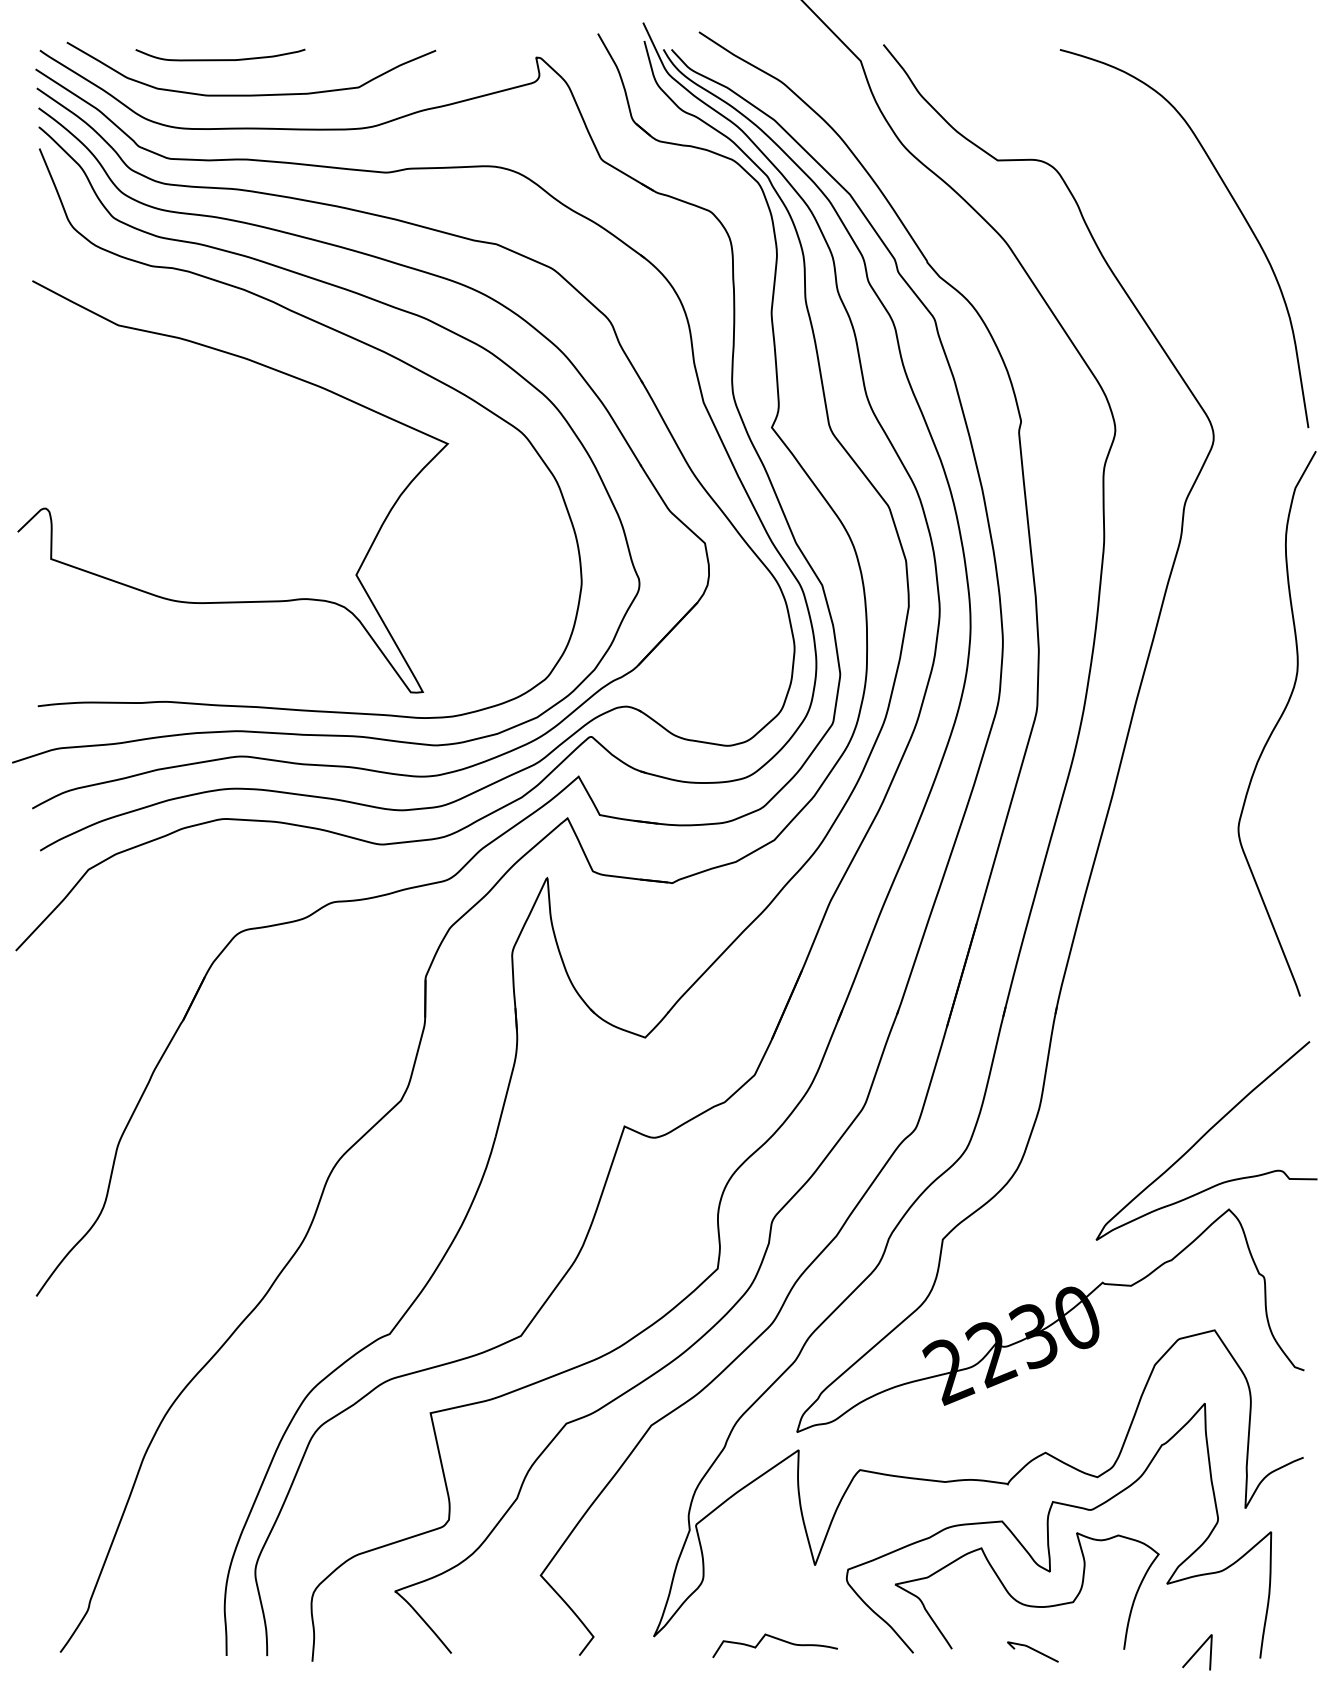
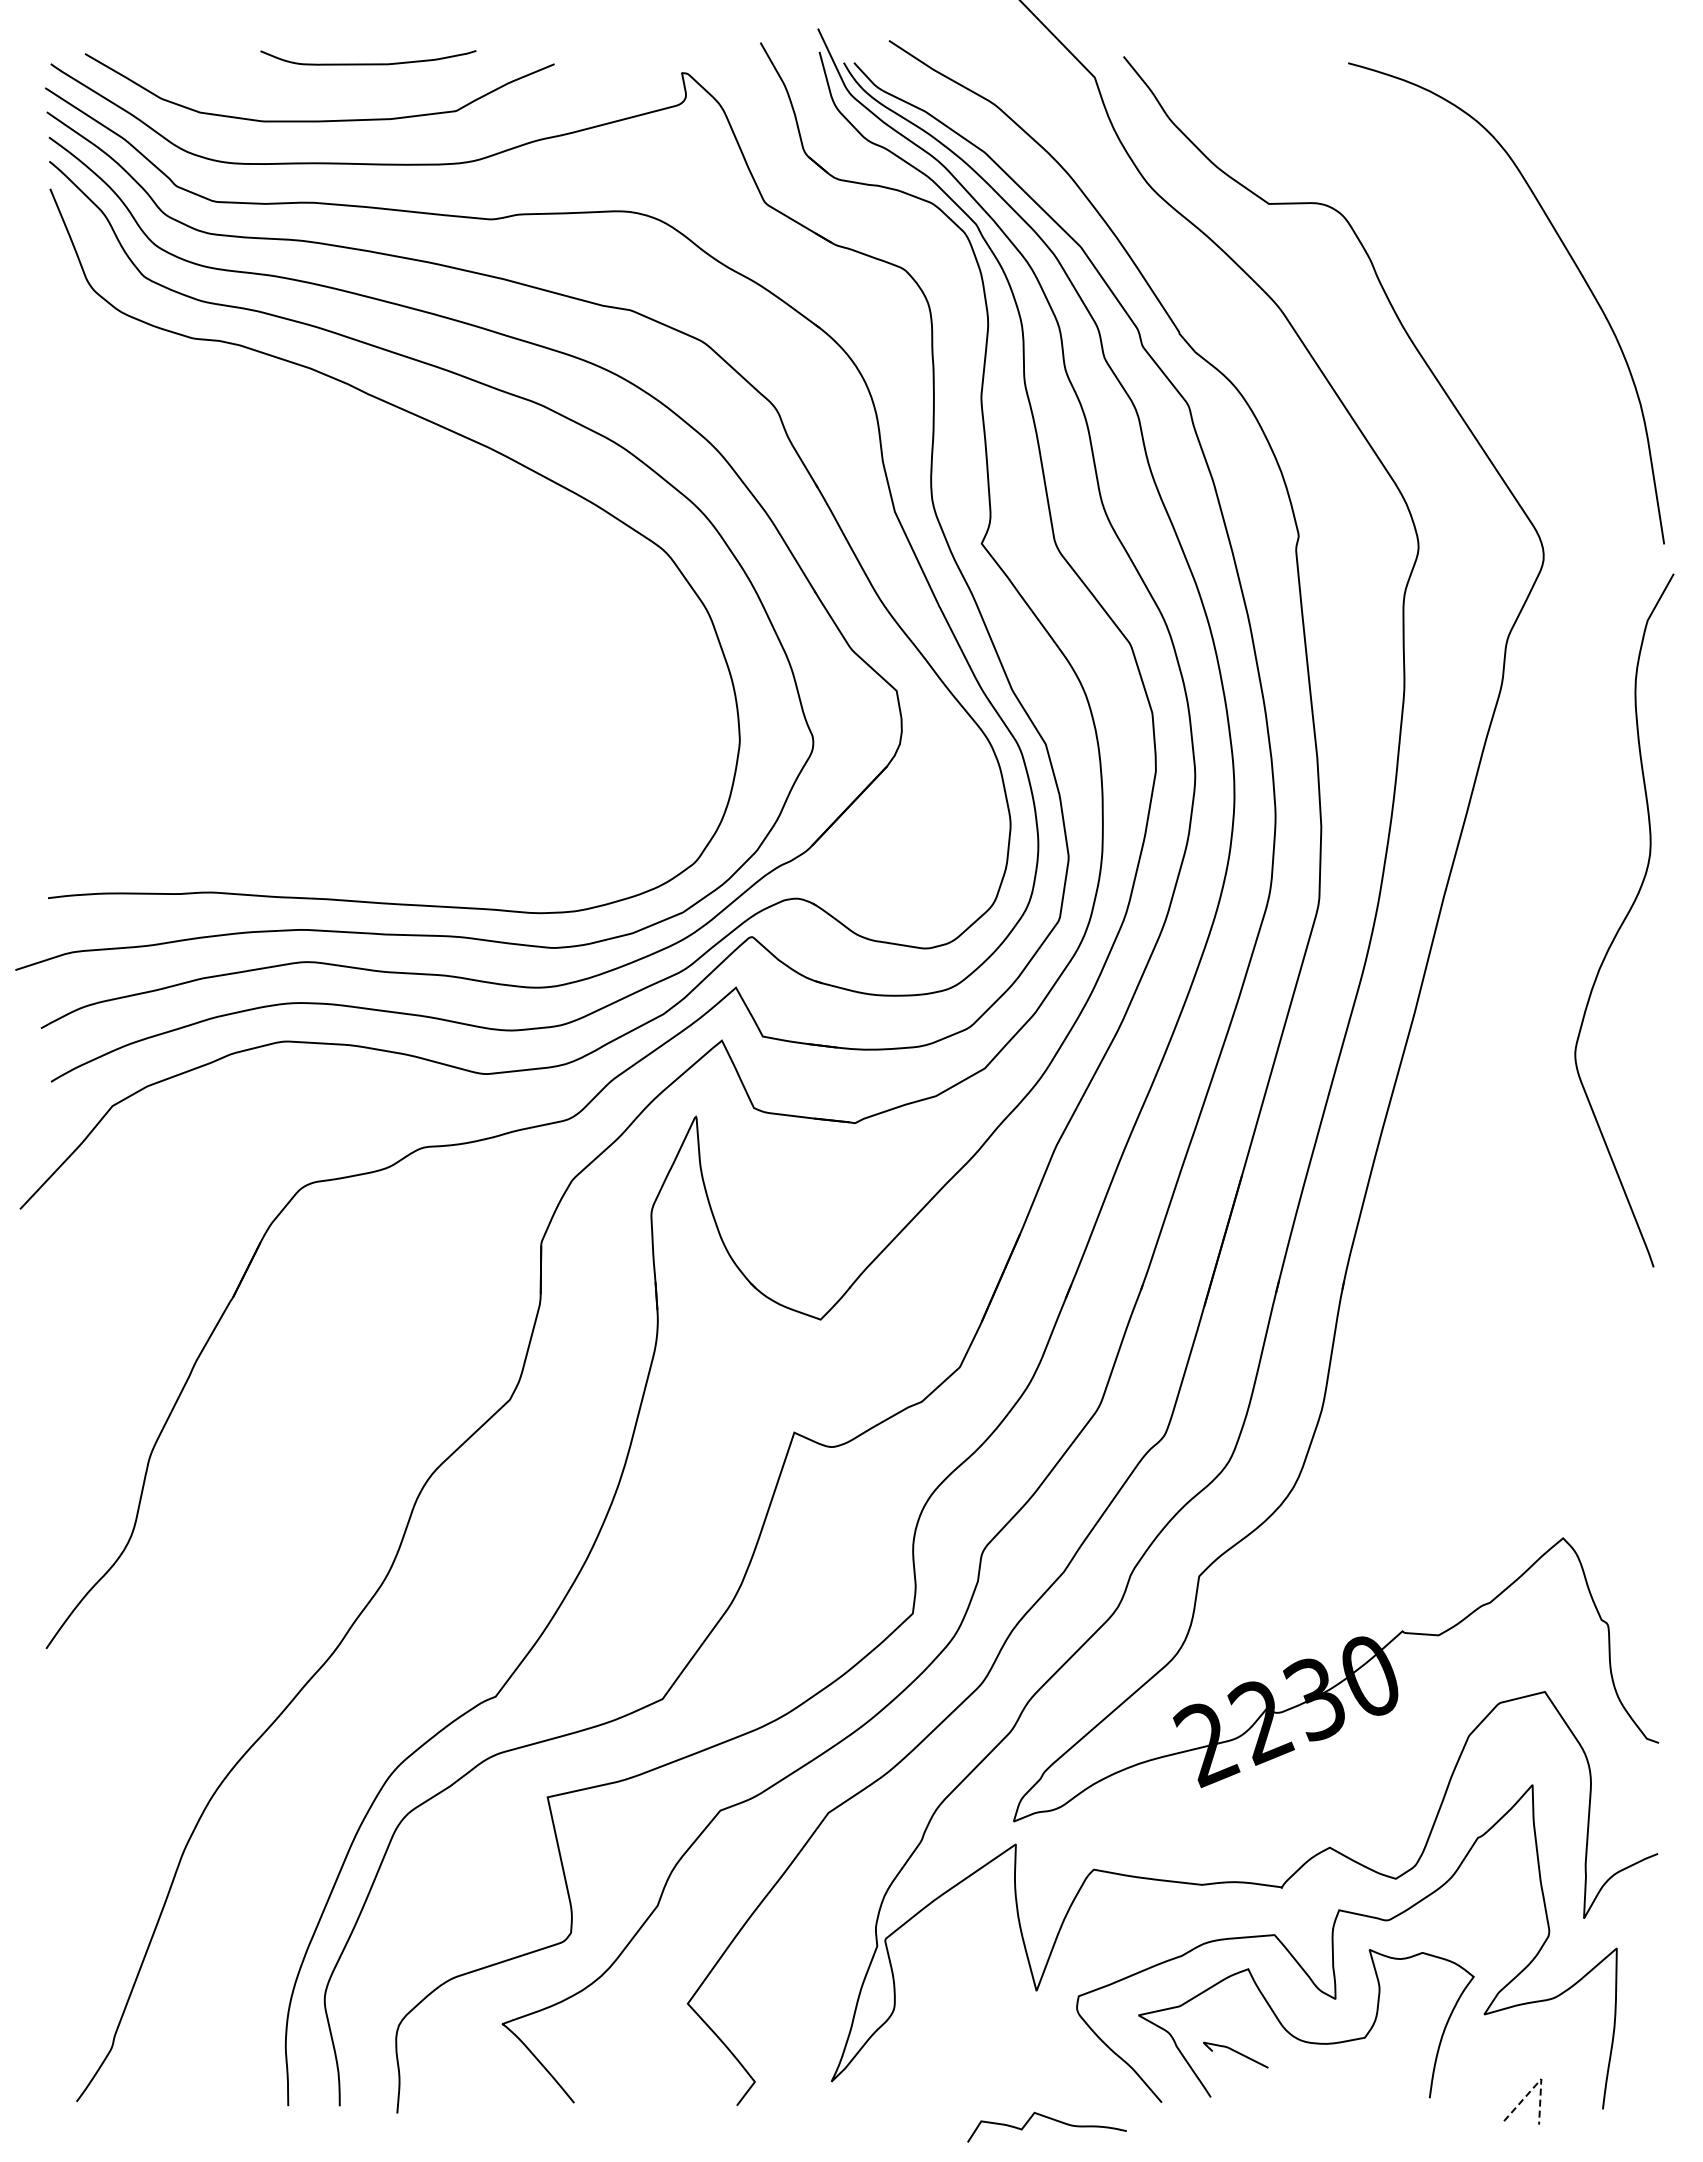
curve: (220, 59) -> (368, 63), moved
curve: (241, 601) -> (307, 764), removed
curve: (1203, 1137) -> (1530, 1446), removed
line: (1209, 1637) -> (1538, 2082), solid -> dashed
curve: (775, 1638) -> (1047, 2118), moved
curve: (1032, 1649) -> (1235, 2052), moved

